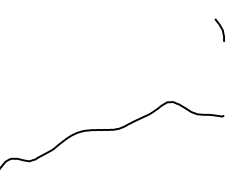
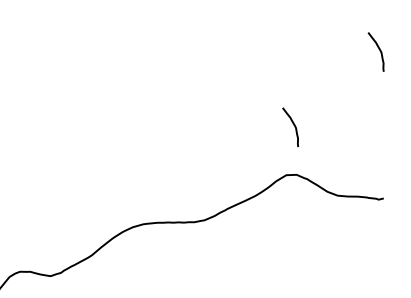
curve: (170, 72) -> (291, 124), added

